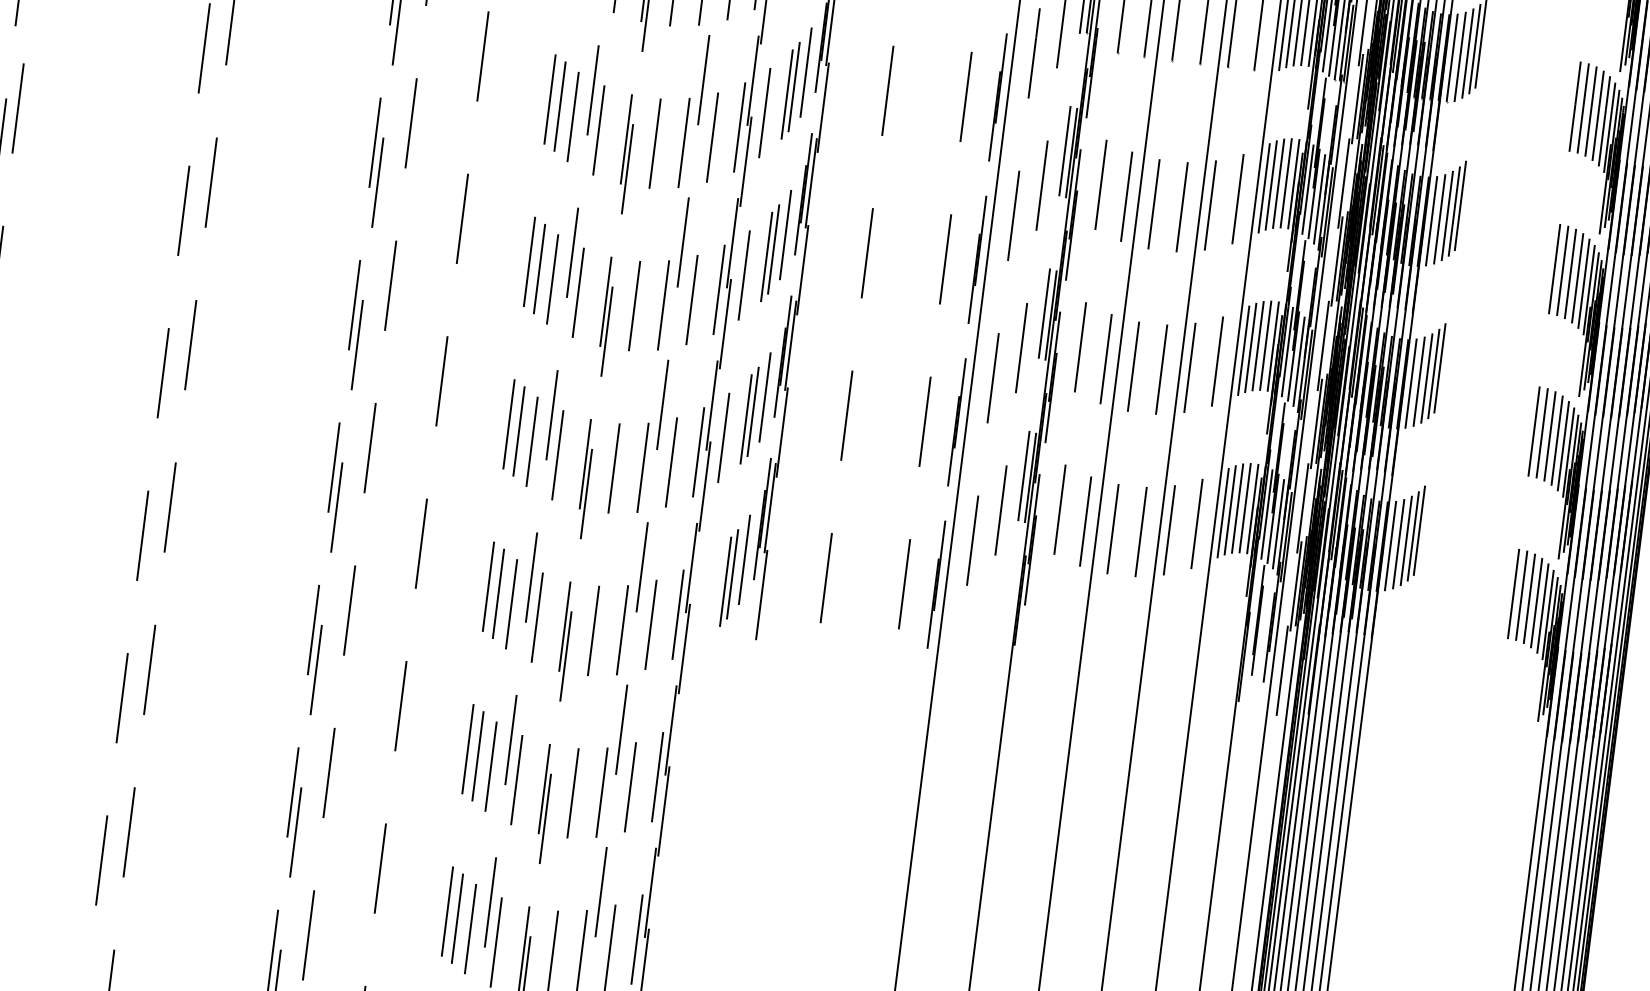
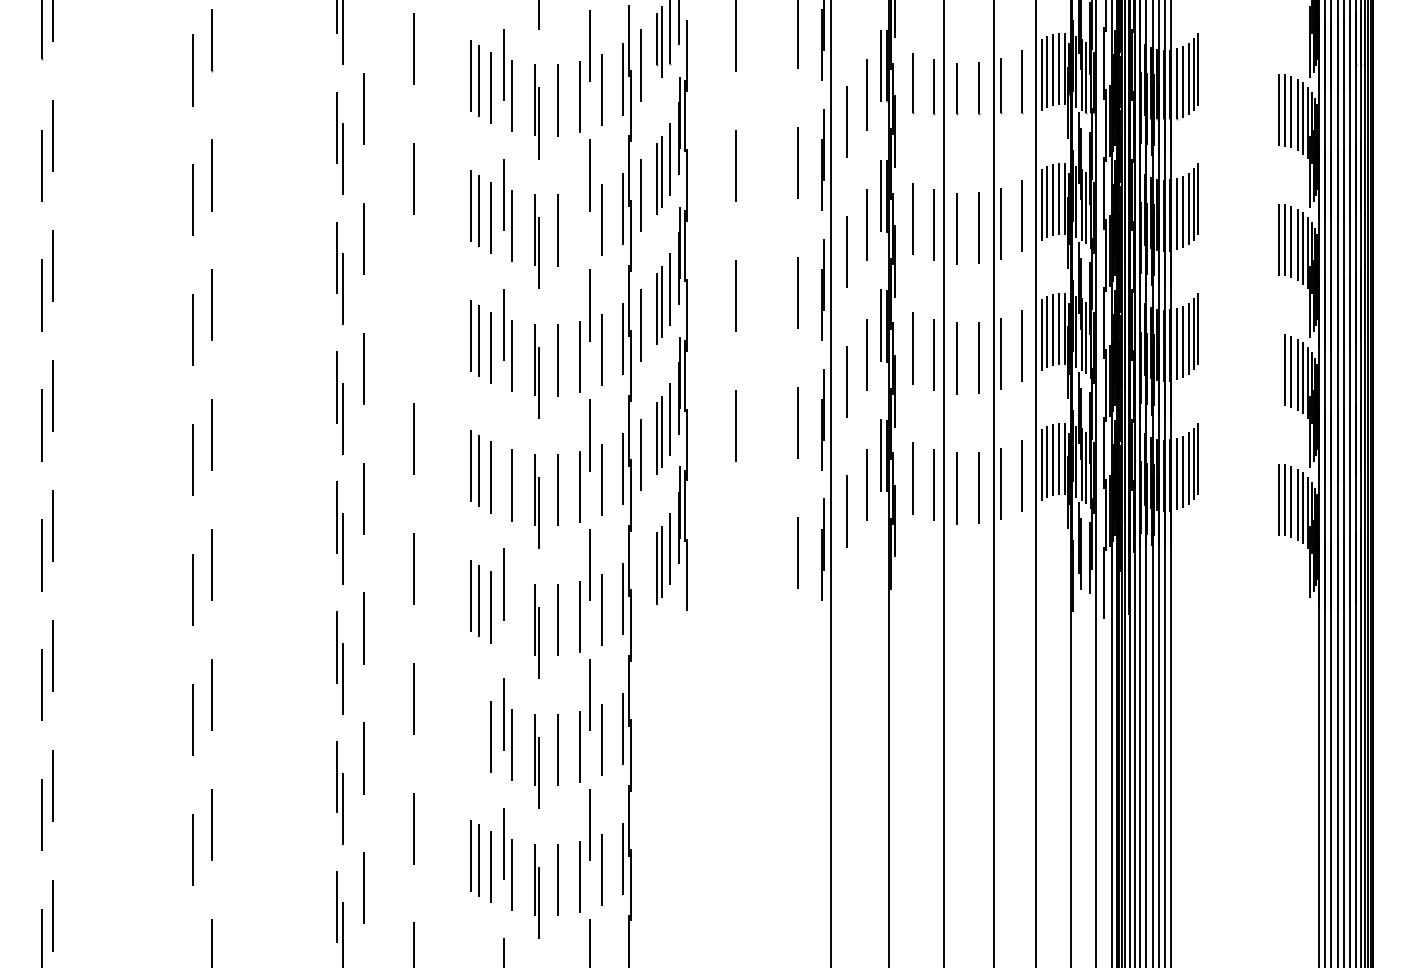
line: (684, 143) -> (580, 227), removed
line: (462, 218) -> (413, 308), removed
line: (551, 415) -> (503, 454), removed
line: (1534, 431) -> (1278, 369), removed
line: (825, 577) -> (735, 555), removed
line: (537, 617) -> (512, 615), removed
part: (472, 753) -> (474, 728), removed

